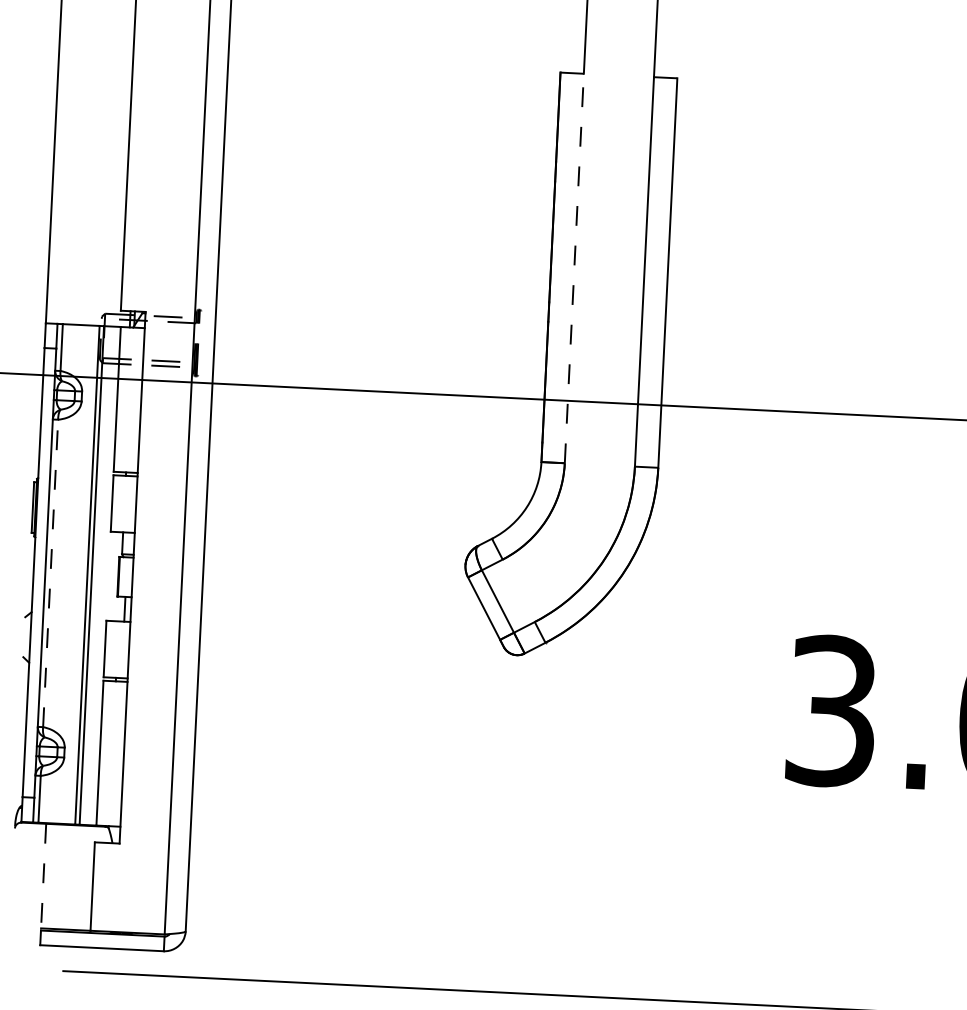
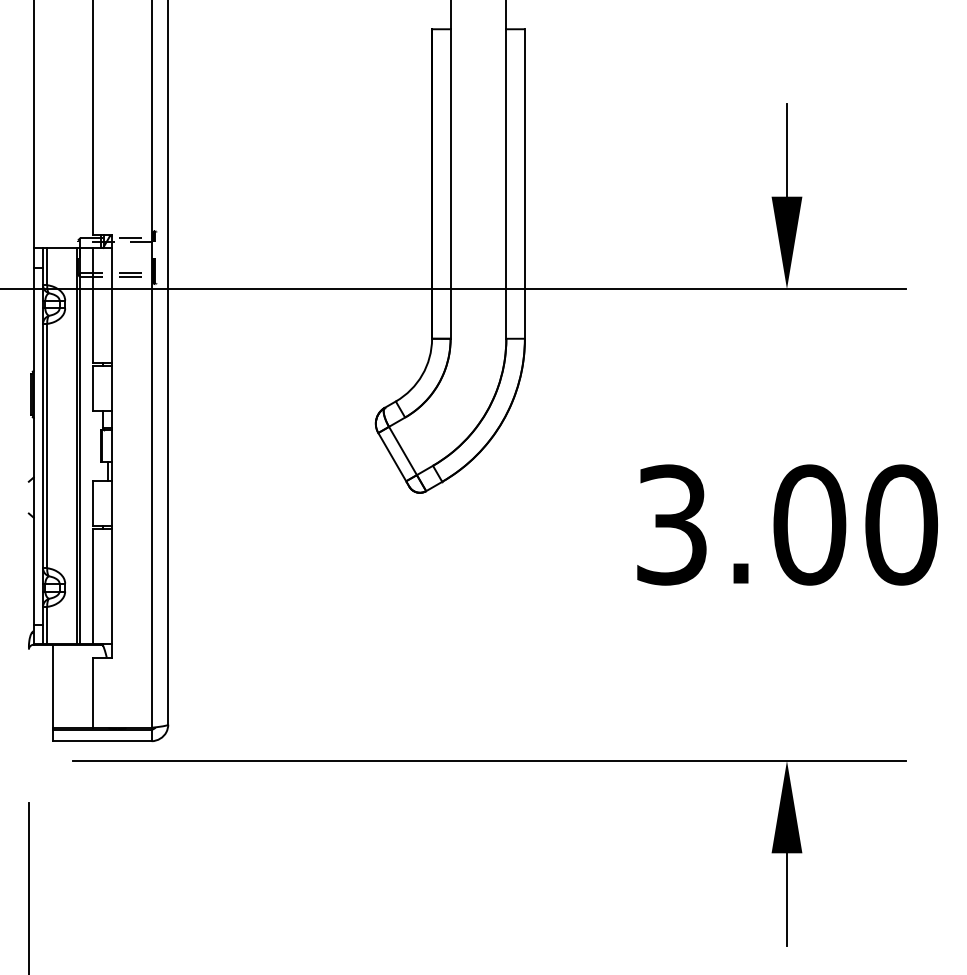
line: (574, 269) -> (450, 184), dashed -> solid
line: (50, 572) -> (47, 445), dashed -> solid
line: (43, 876) -> (53, 686), dashed -> solid

